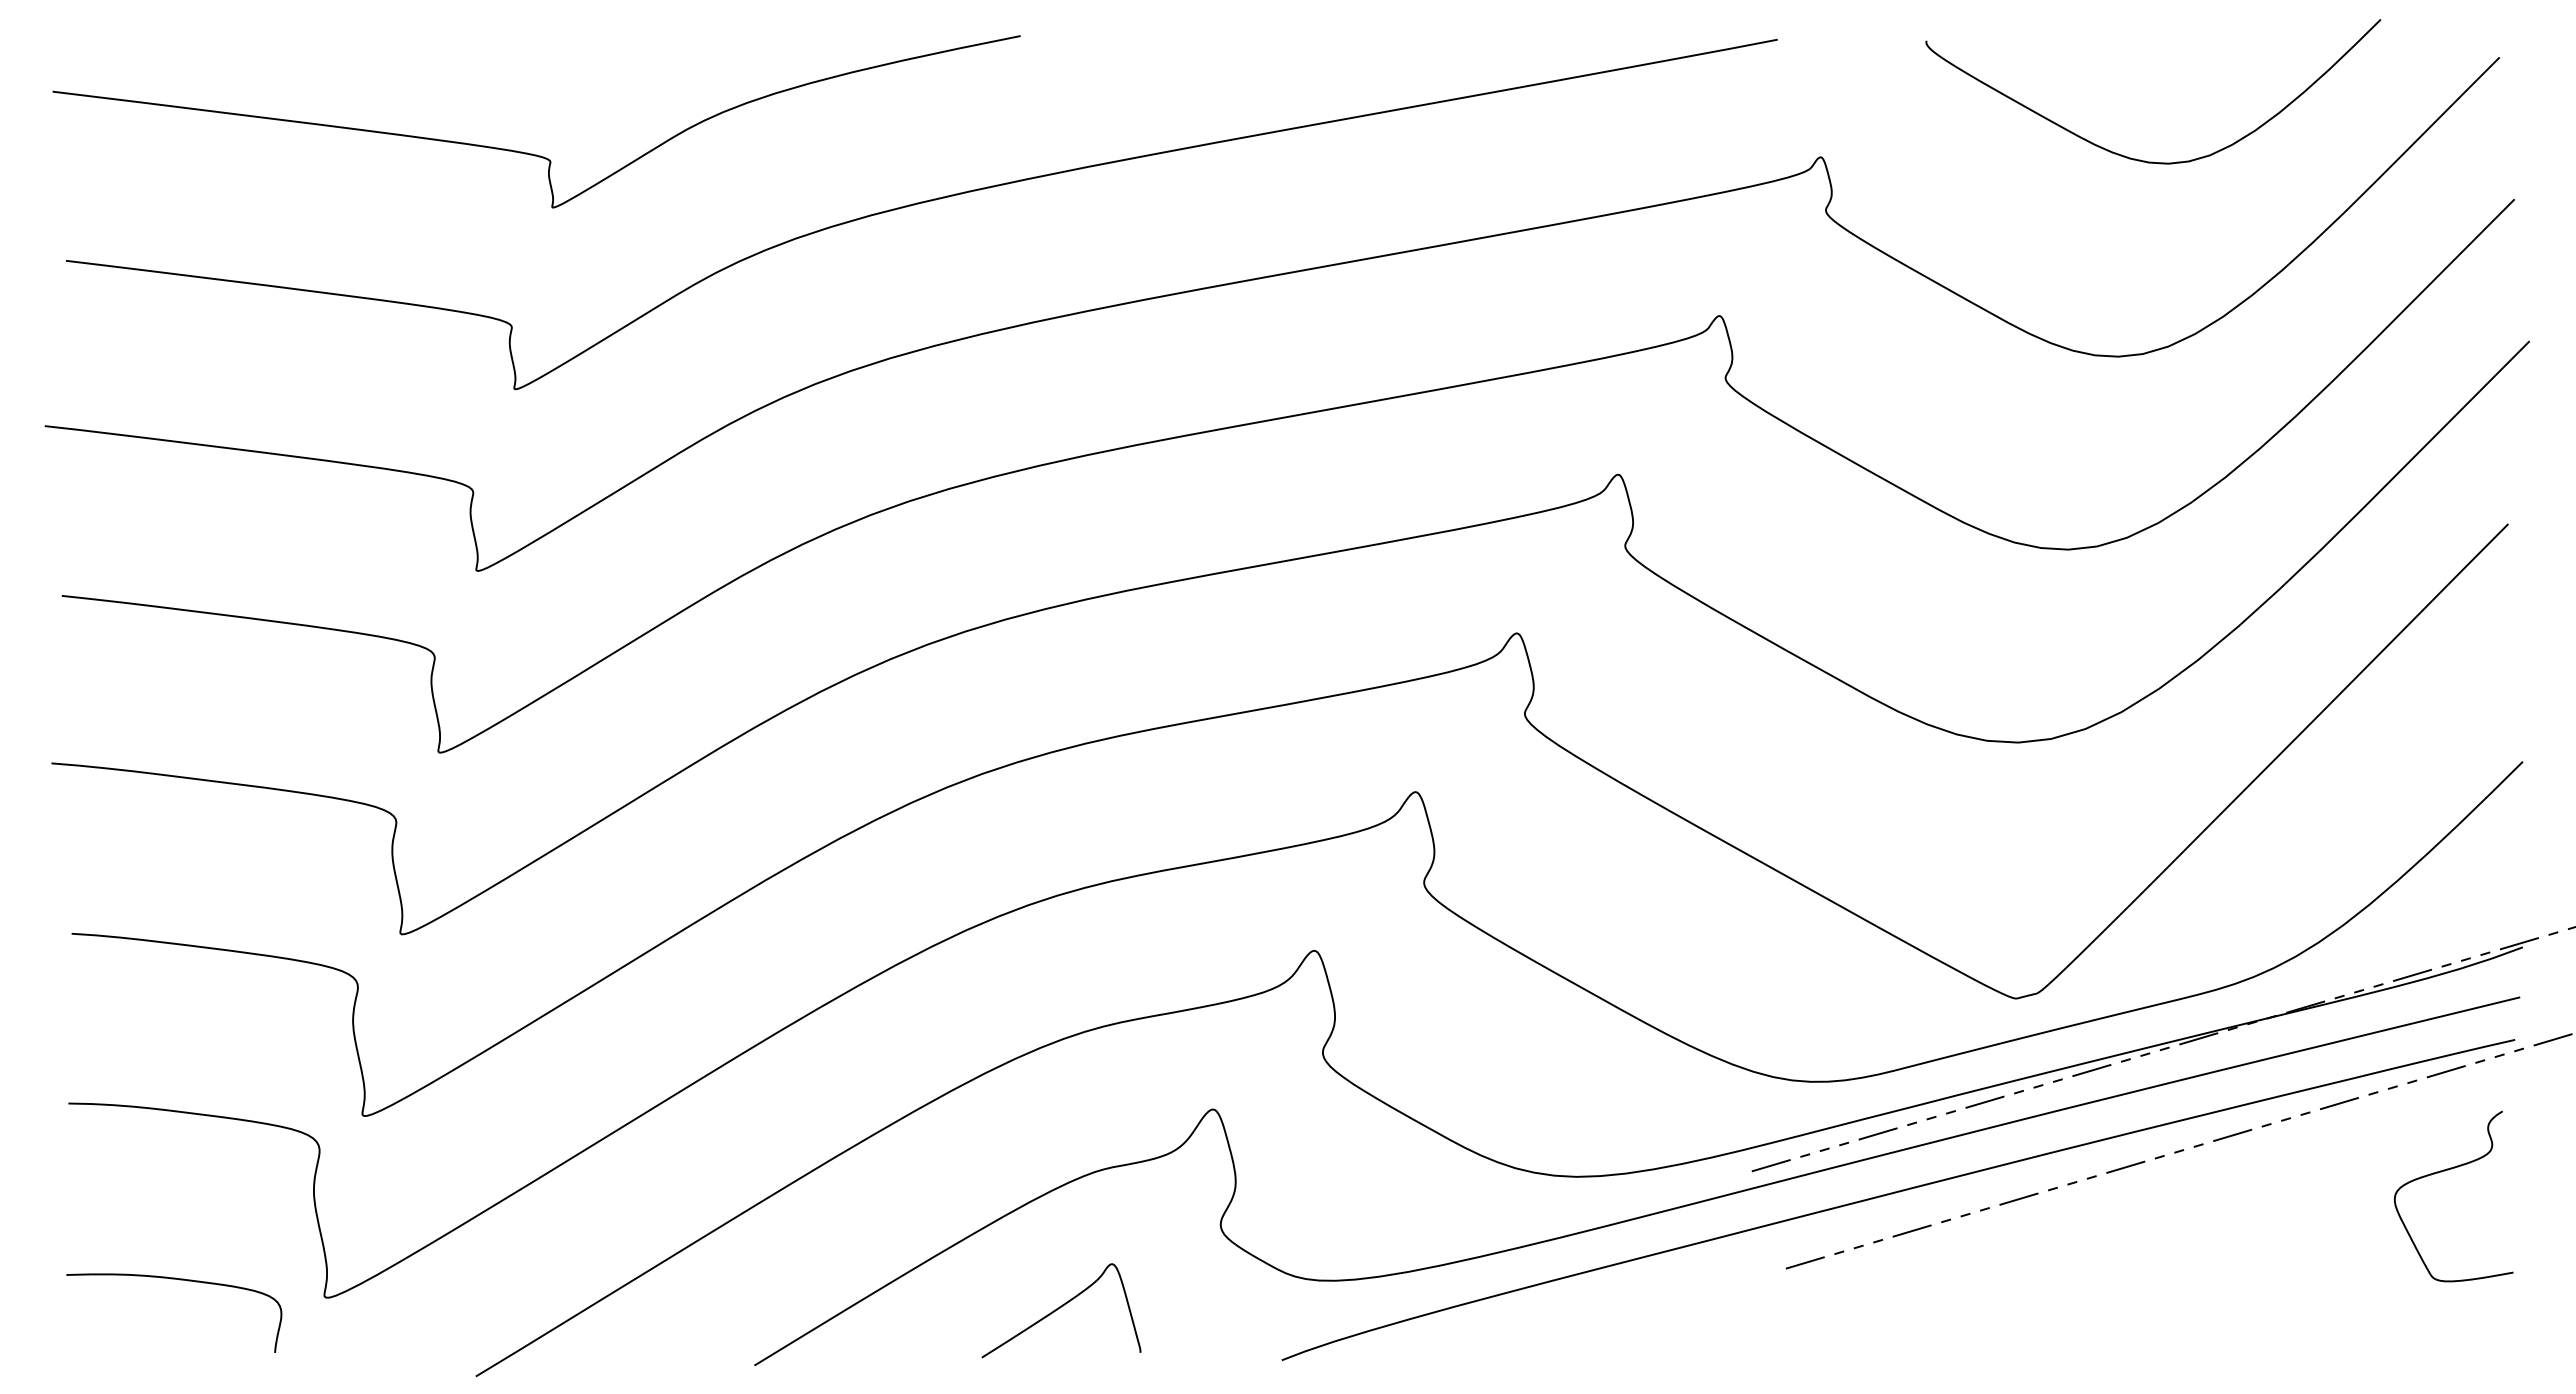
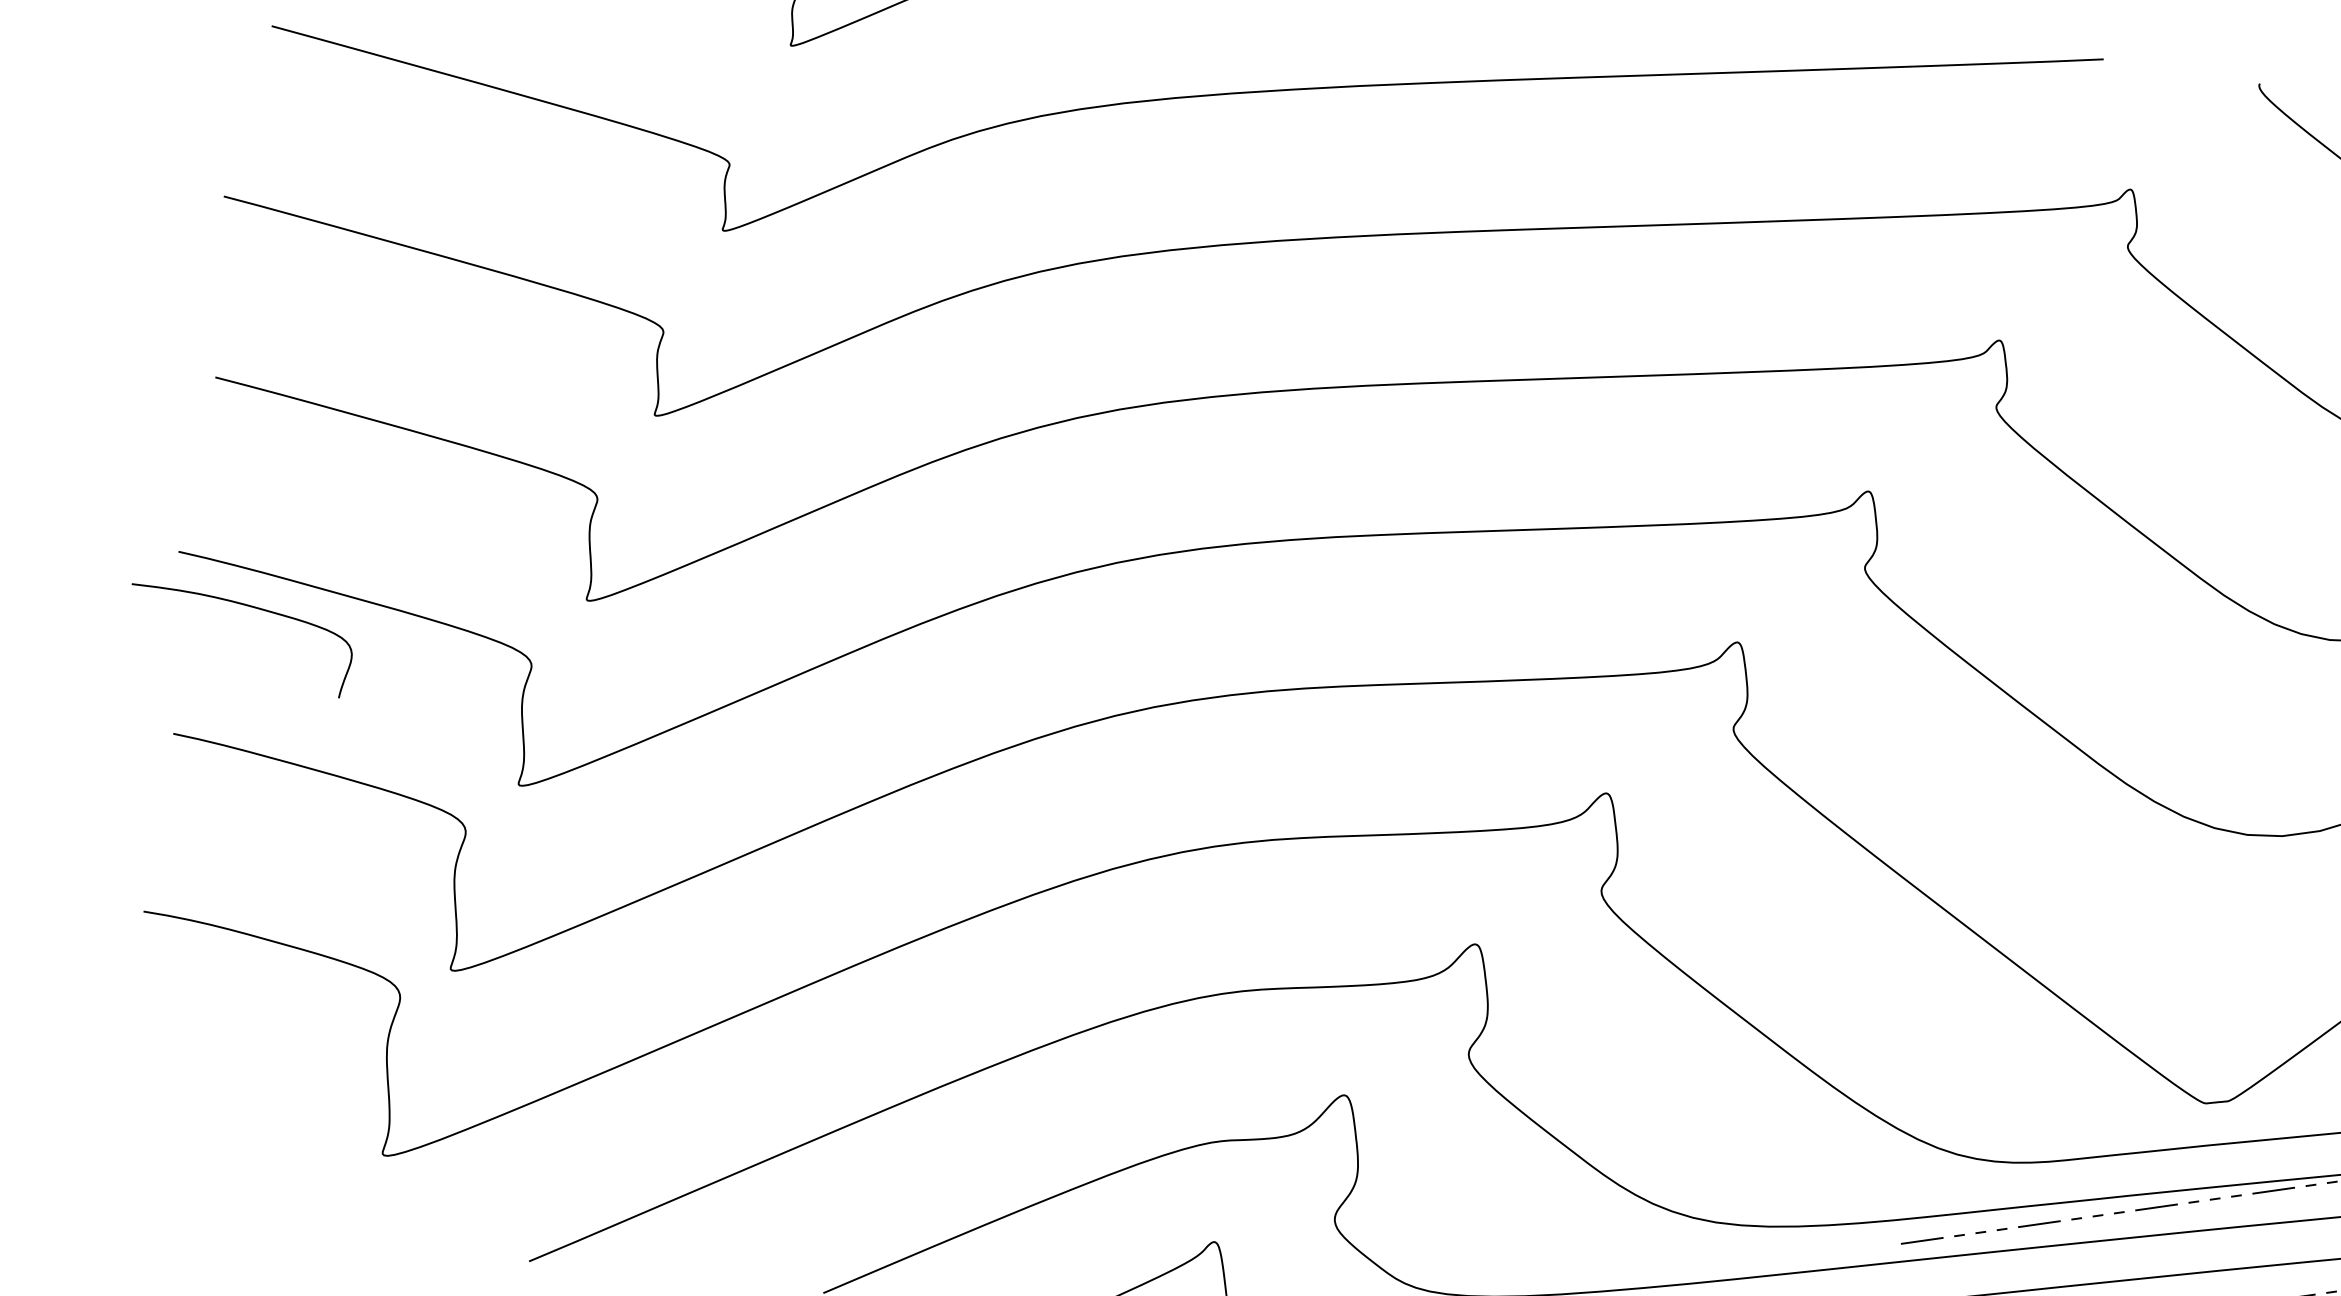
curve: (179, 1280) -> (249, 607), moved

